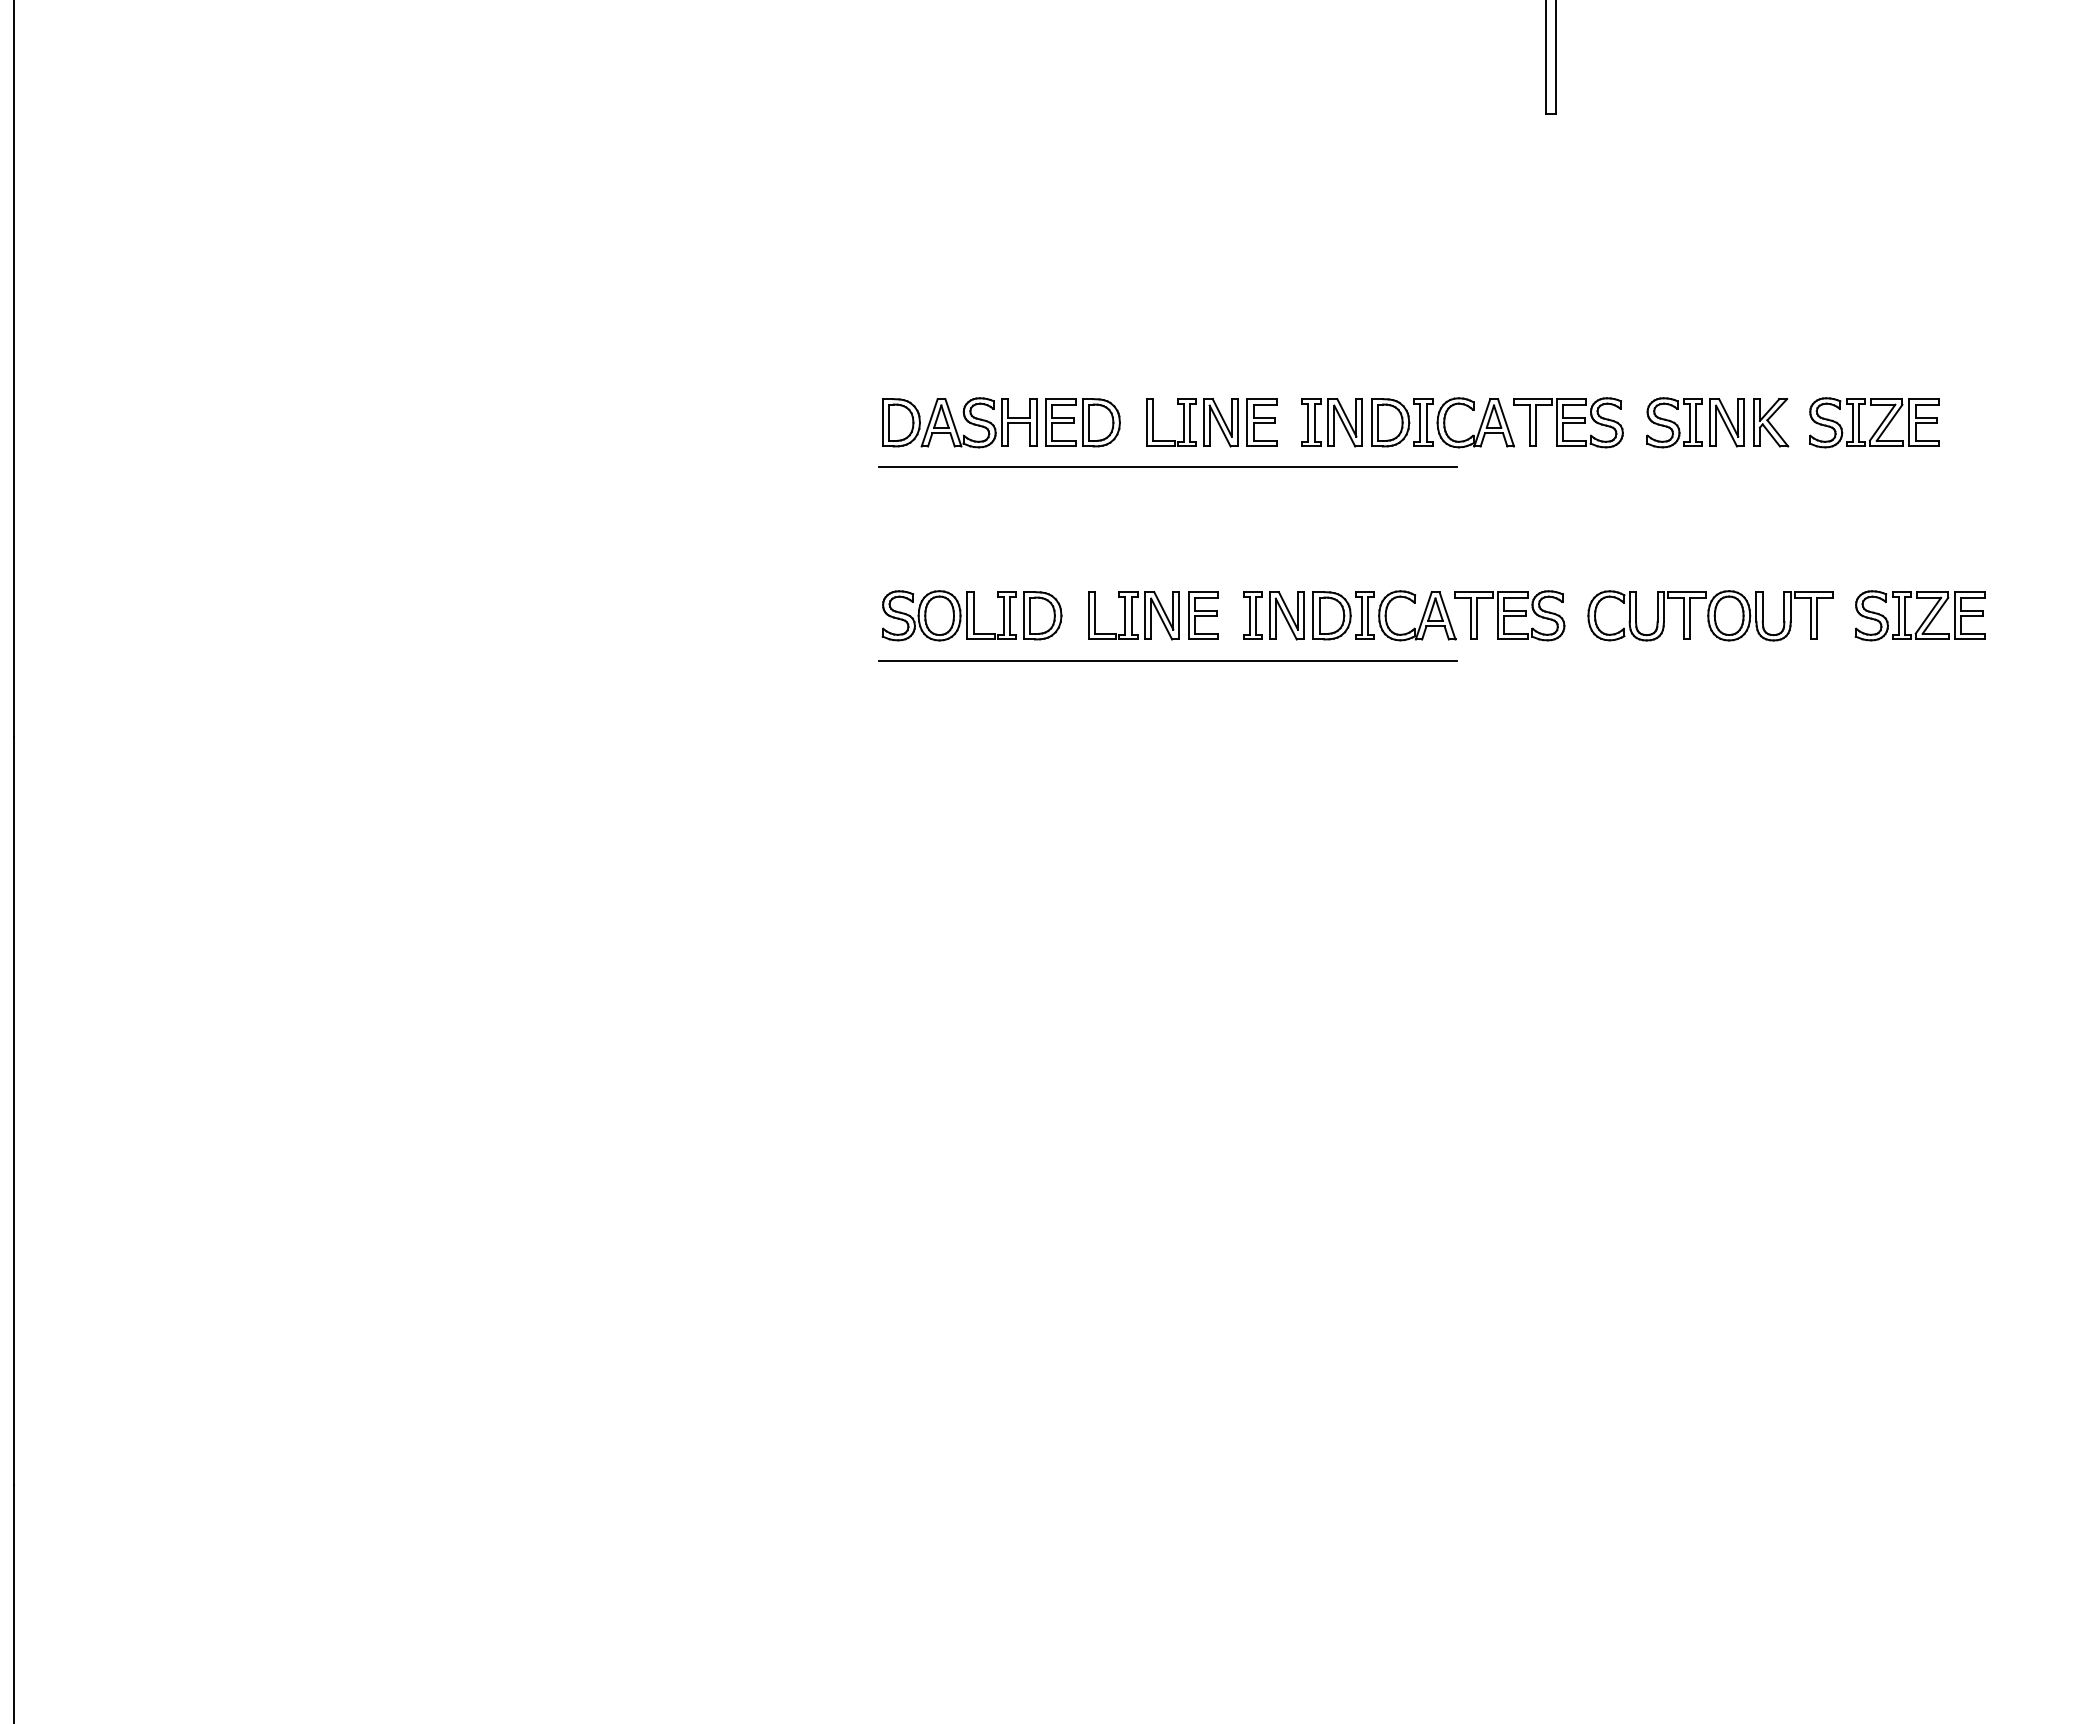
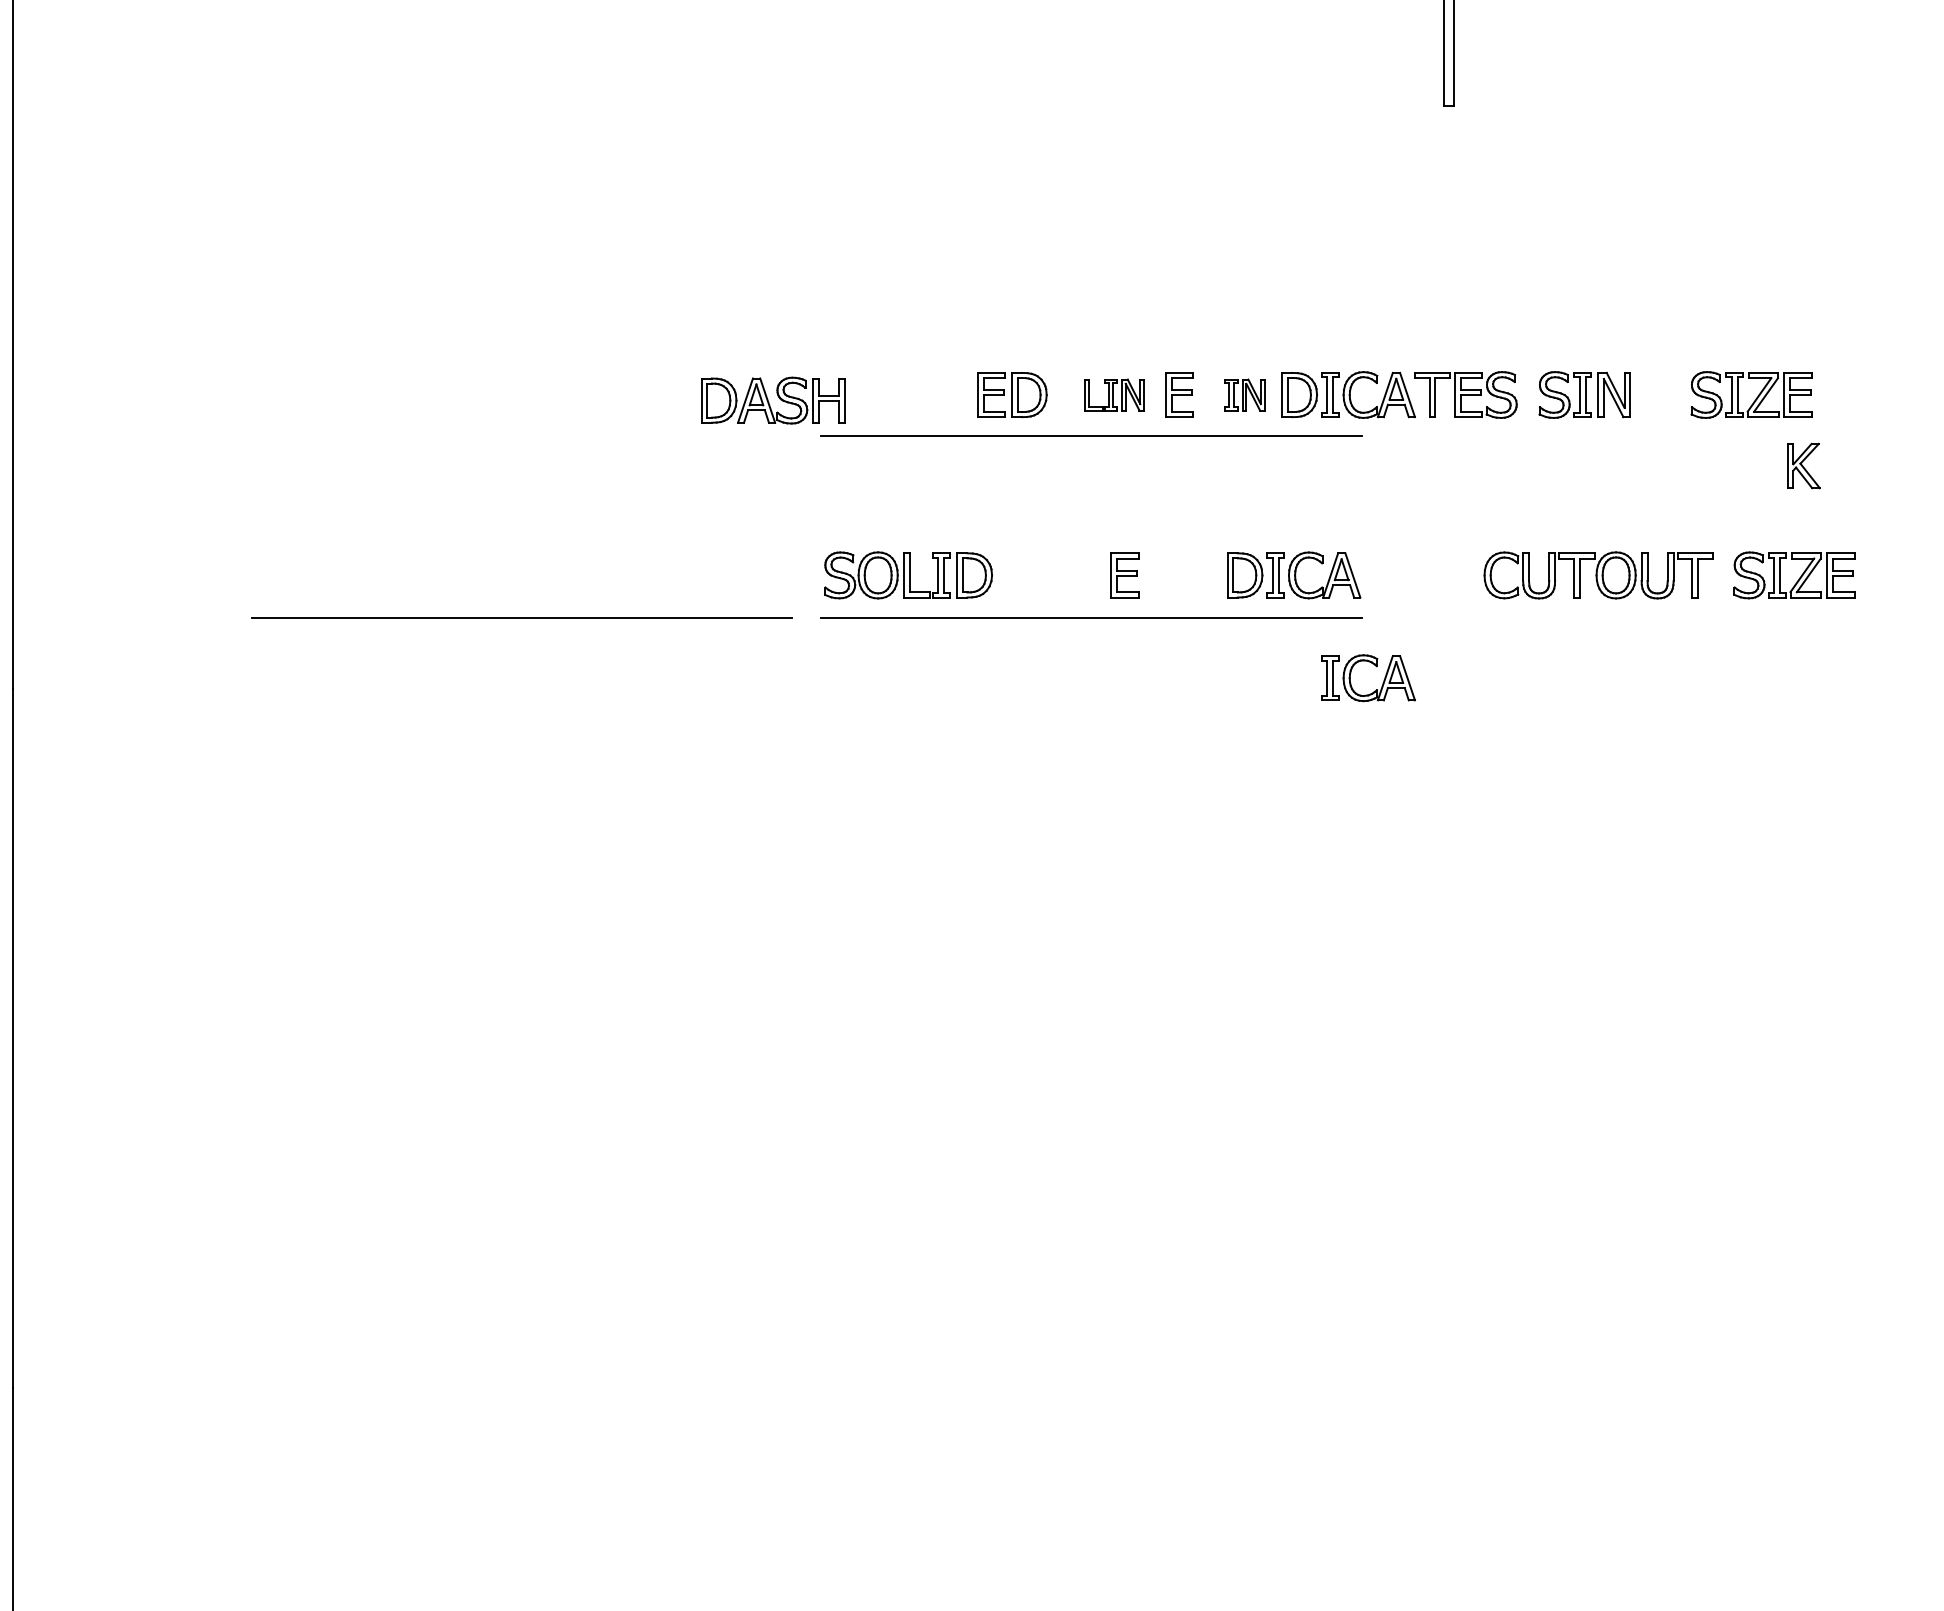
part: (959, 422) -> (773, 400), moved
part: (1192, 422) -> (1114, 394), size x0.7
part: (1331, 422) -> (1244, 394), size x0.7
part: (1771, 422) -> (1804, 465), moved
part: (1133, 615) -> (1059, 575), removed
part: (1273, 615) -> (1190, 575), removed
part: (1509, 615) -> (1410, 575), removed
line: (558, 660) -> (521, 617), added
part: (1472, 713) -> (1376, 666), added

